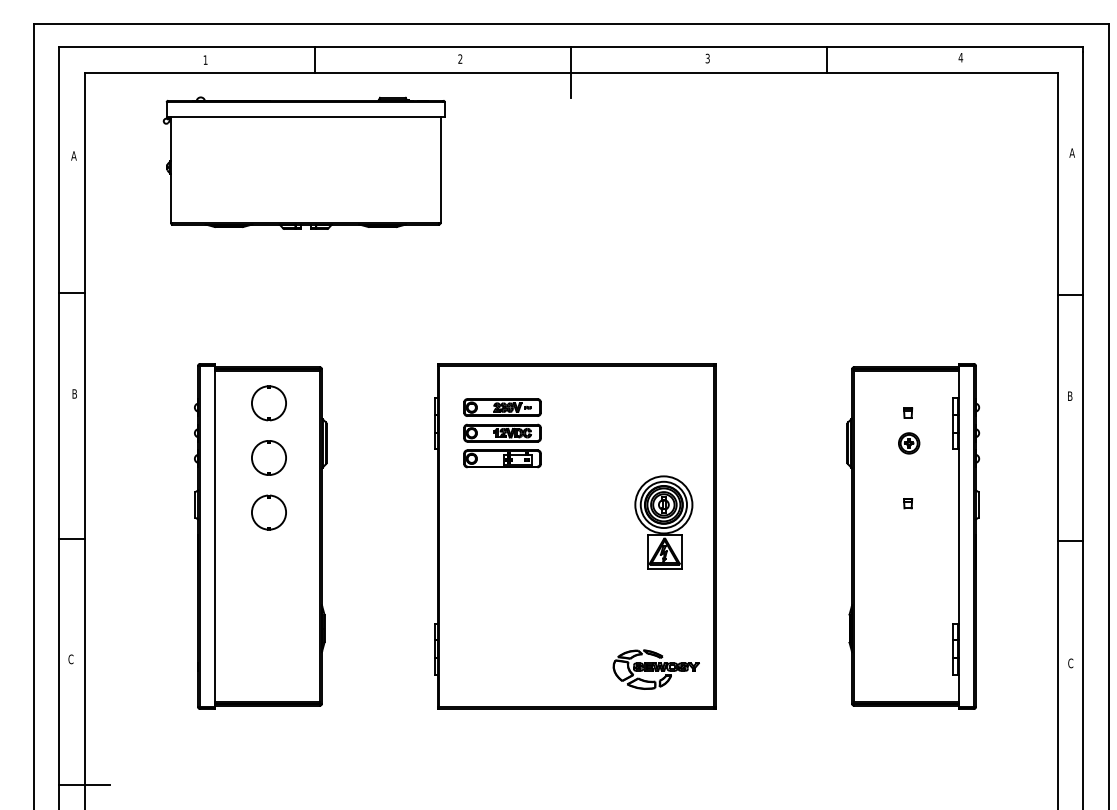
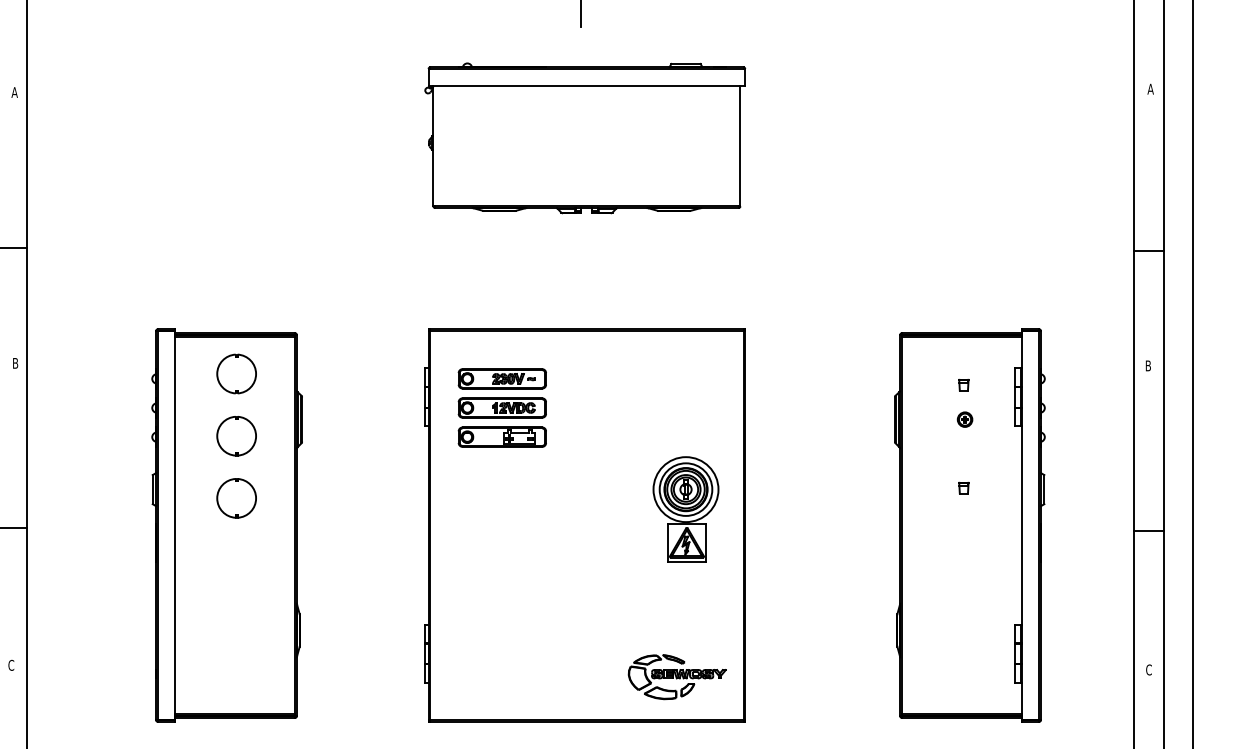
part: (303, 162) -> (584, 137), moved
part: (908, 443) -> (964, 419), size x0.62

